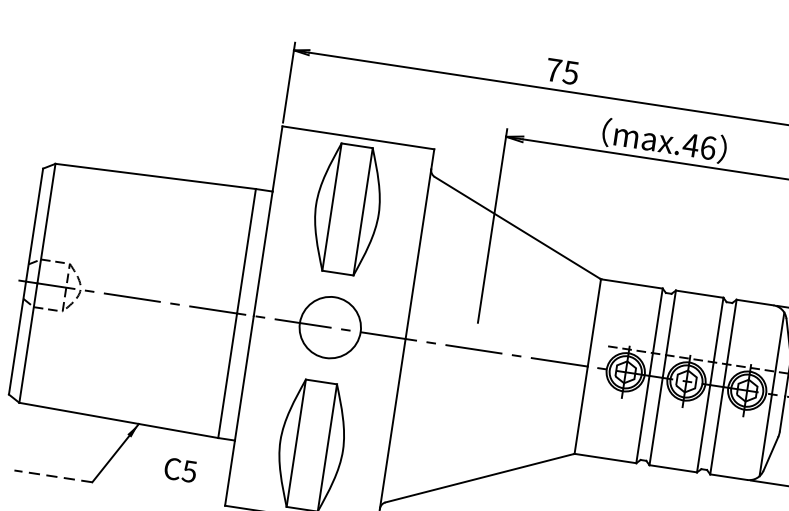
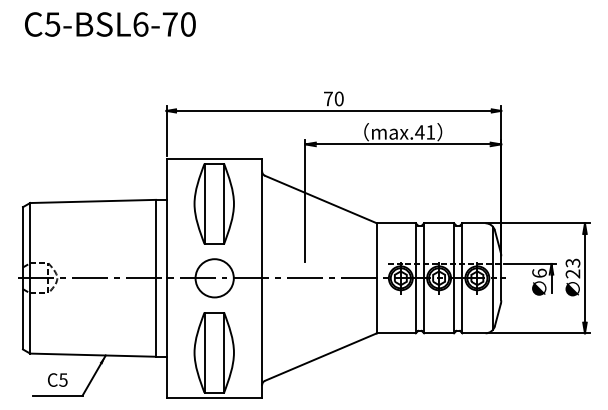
text: (569, 71) -> (338, 98), 75 -> 70
text: (707, 147) -> (430, 132), max.46 -> max.41
text: (180, 469) -> (57, 379), moved
line: (54, 476) -> (58, 395), dashed -> solid

